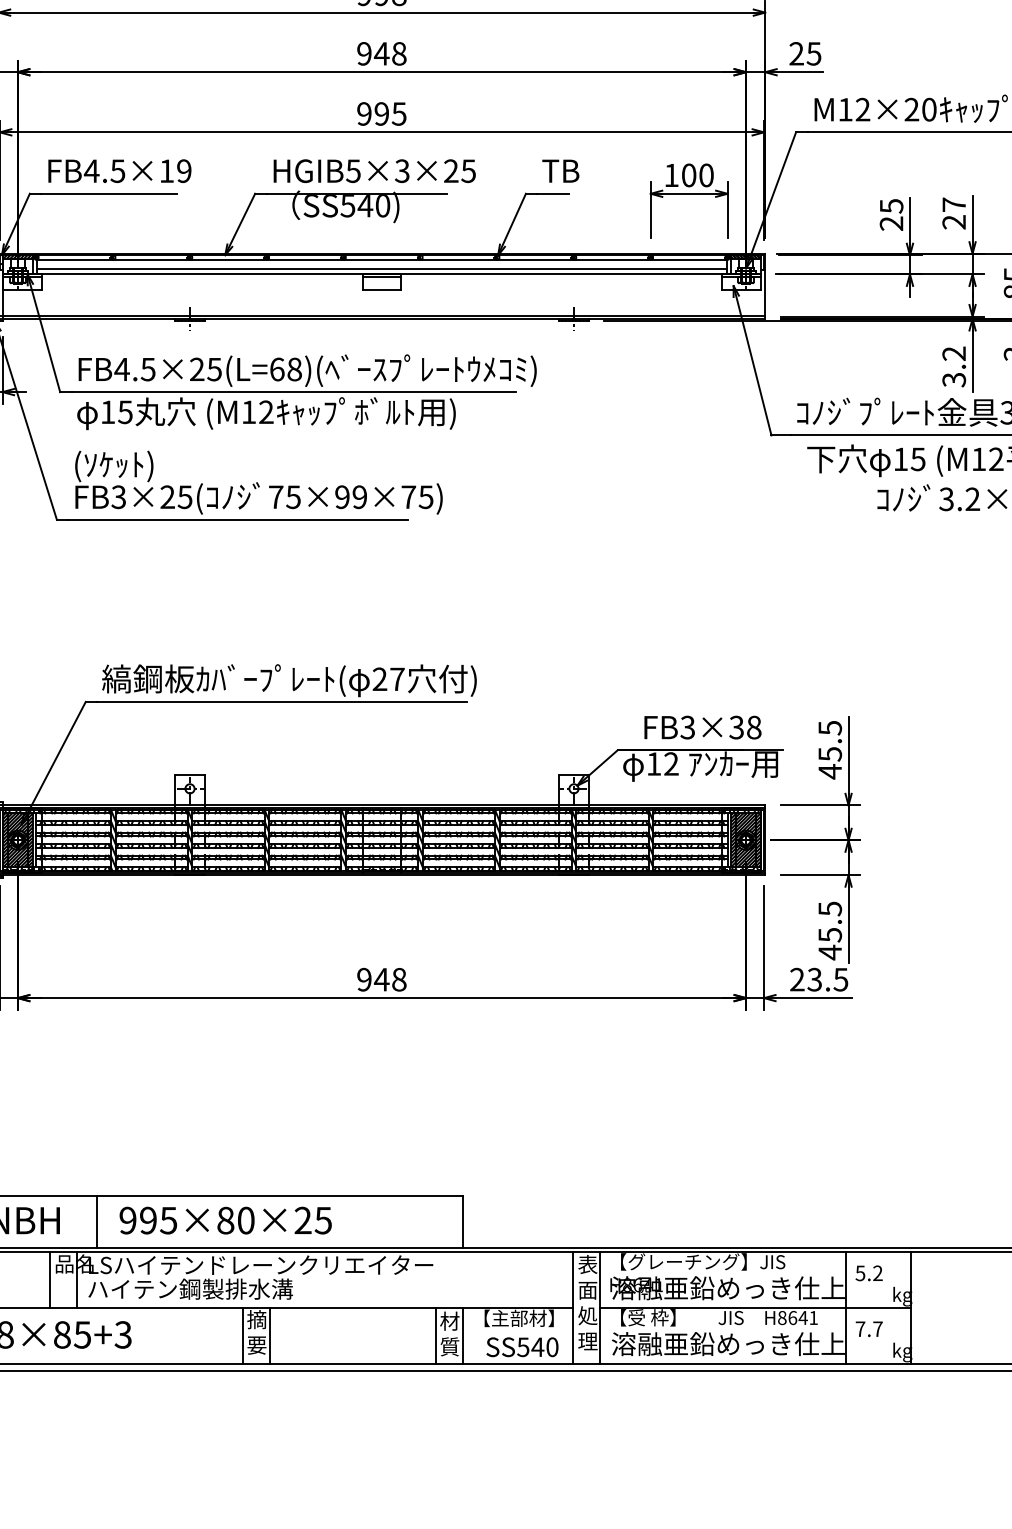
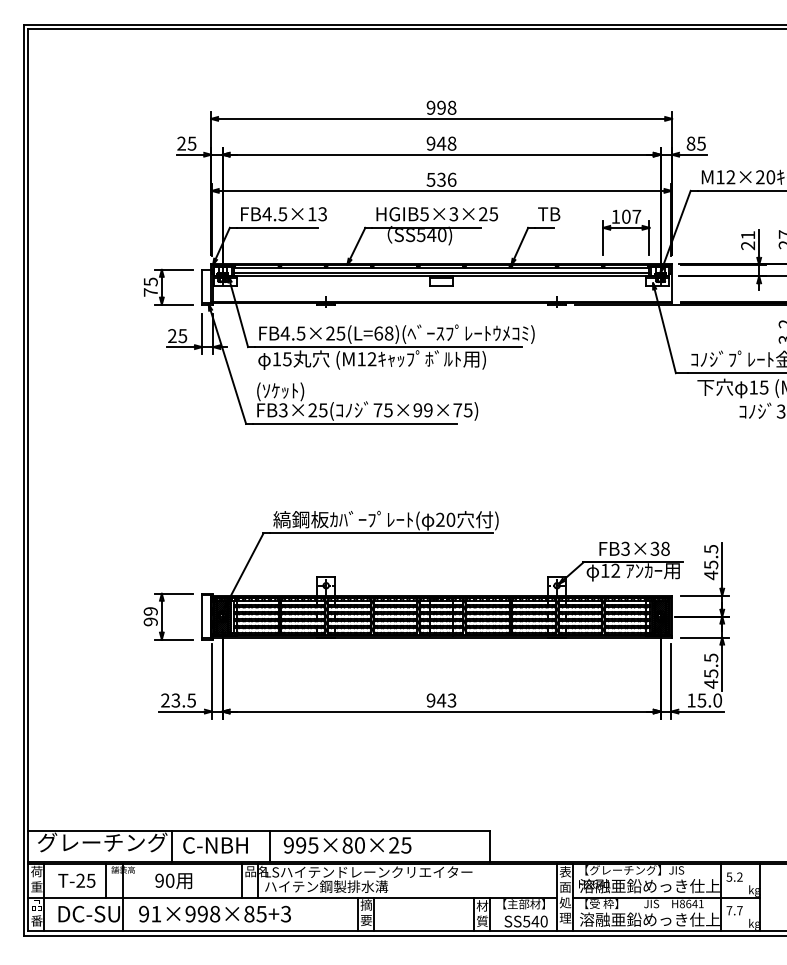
text: (795, 53) -> (690, 143), 25 -> 85
text: (381, 113) -> (441, 179), 995 -> 536
text: (183, 171) -> (322, 214), FB4.5×19 -> FB4.5×13
text: (705, 174) -> (636, 216), 100 -> 107
text: (892, 206) -> (748, 235), 25 -> 21
text: (396, 678) -> (450, 519), 27 -> 20
text: (398, 979) -> (451, 700), 948 -> 943
text: (819, 979) -> (704, 700), 23.5 -> 15.0

